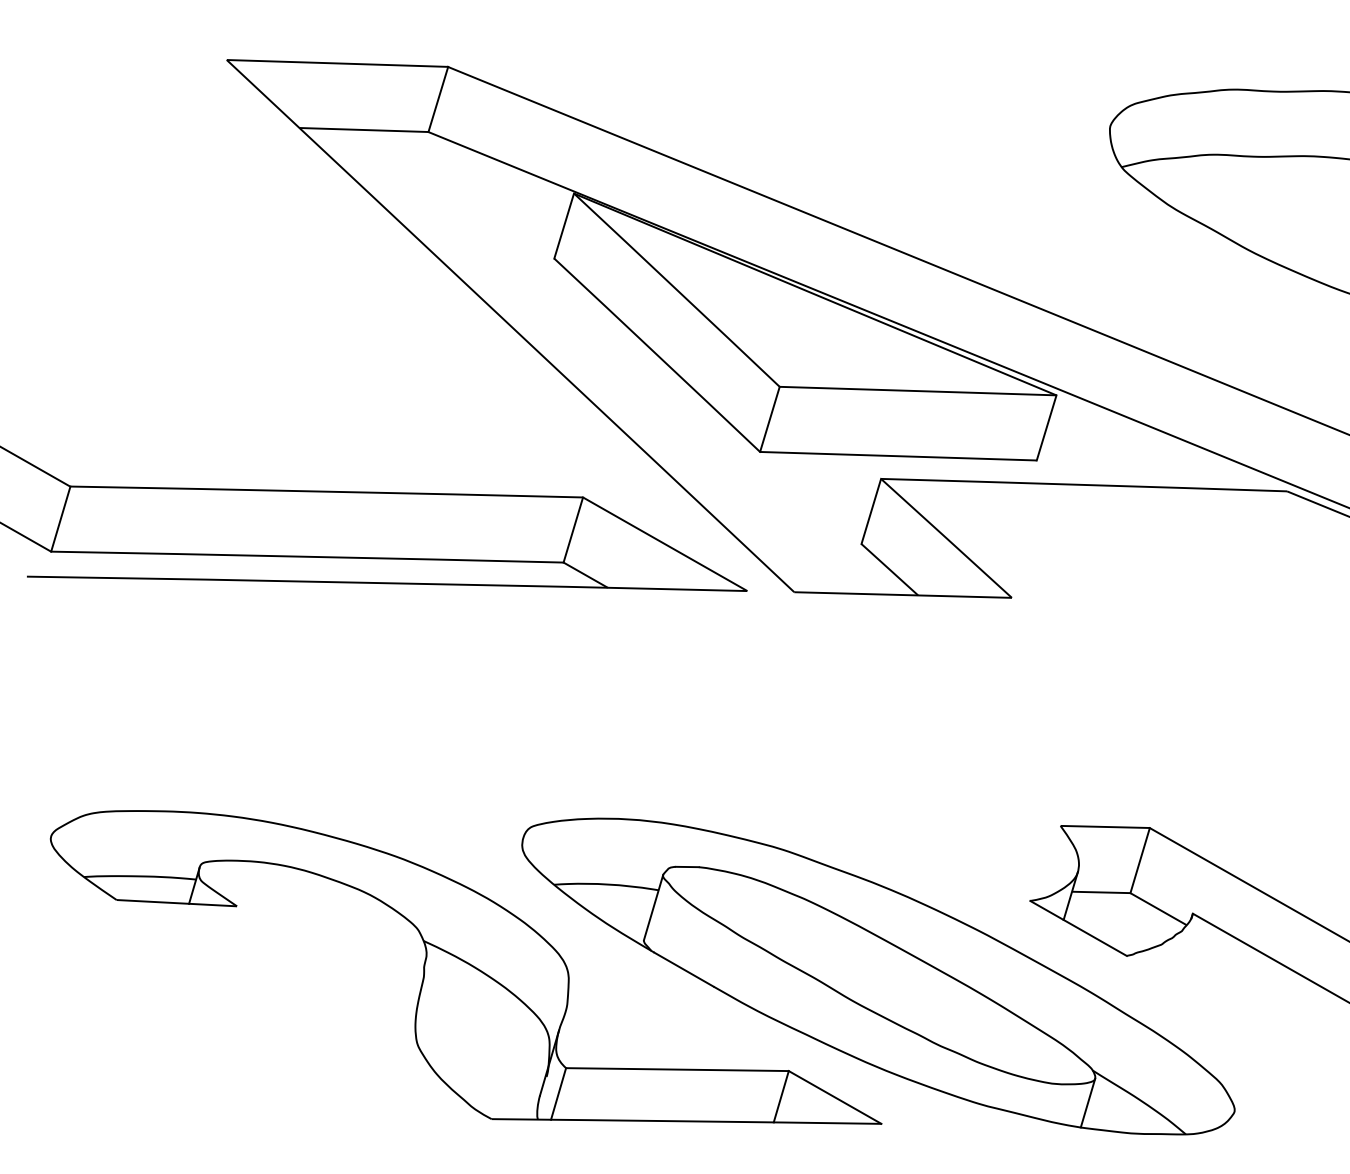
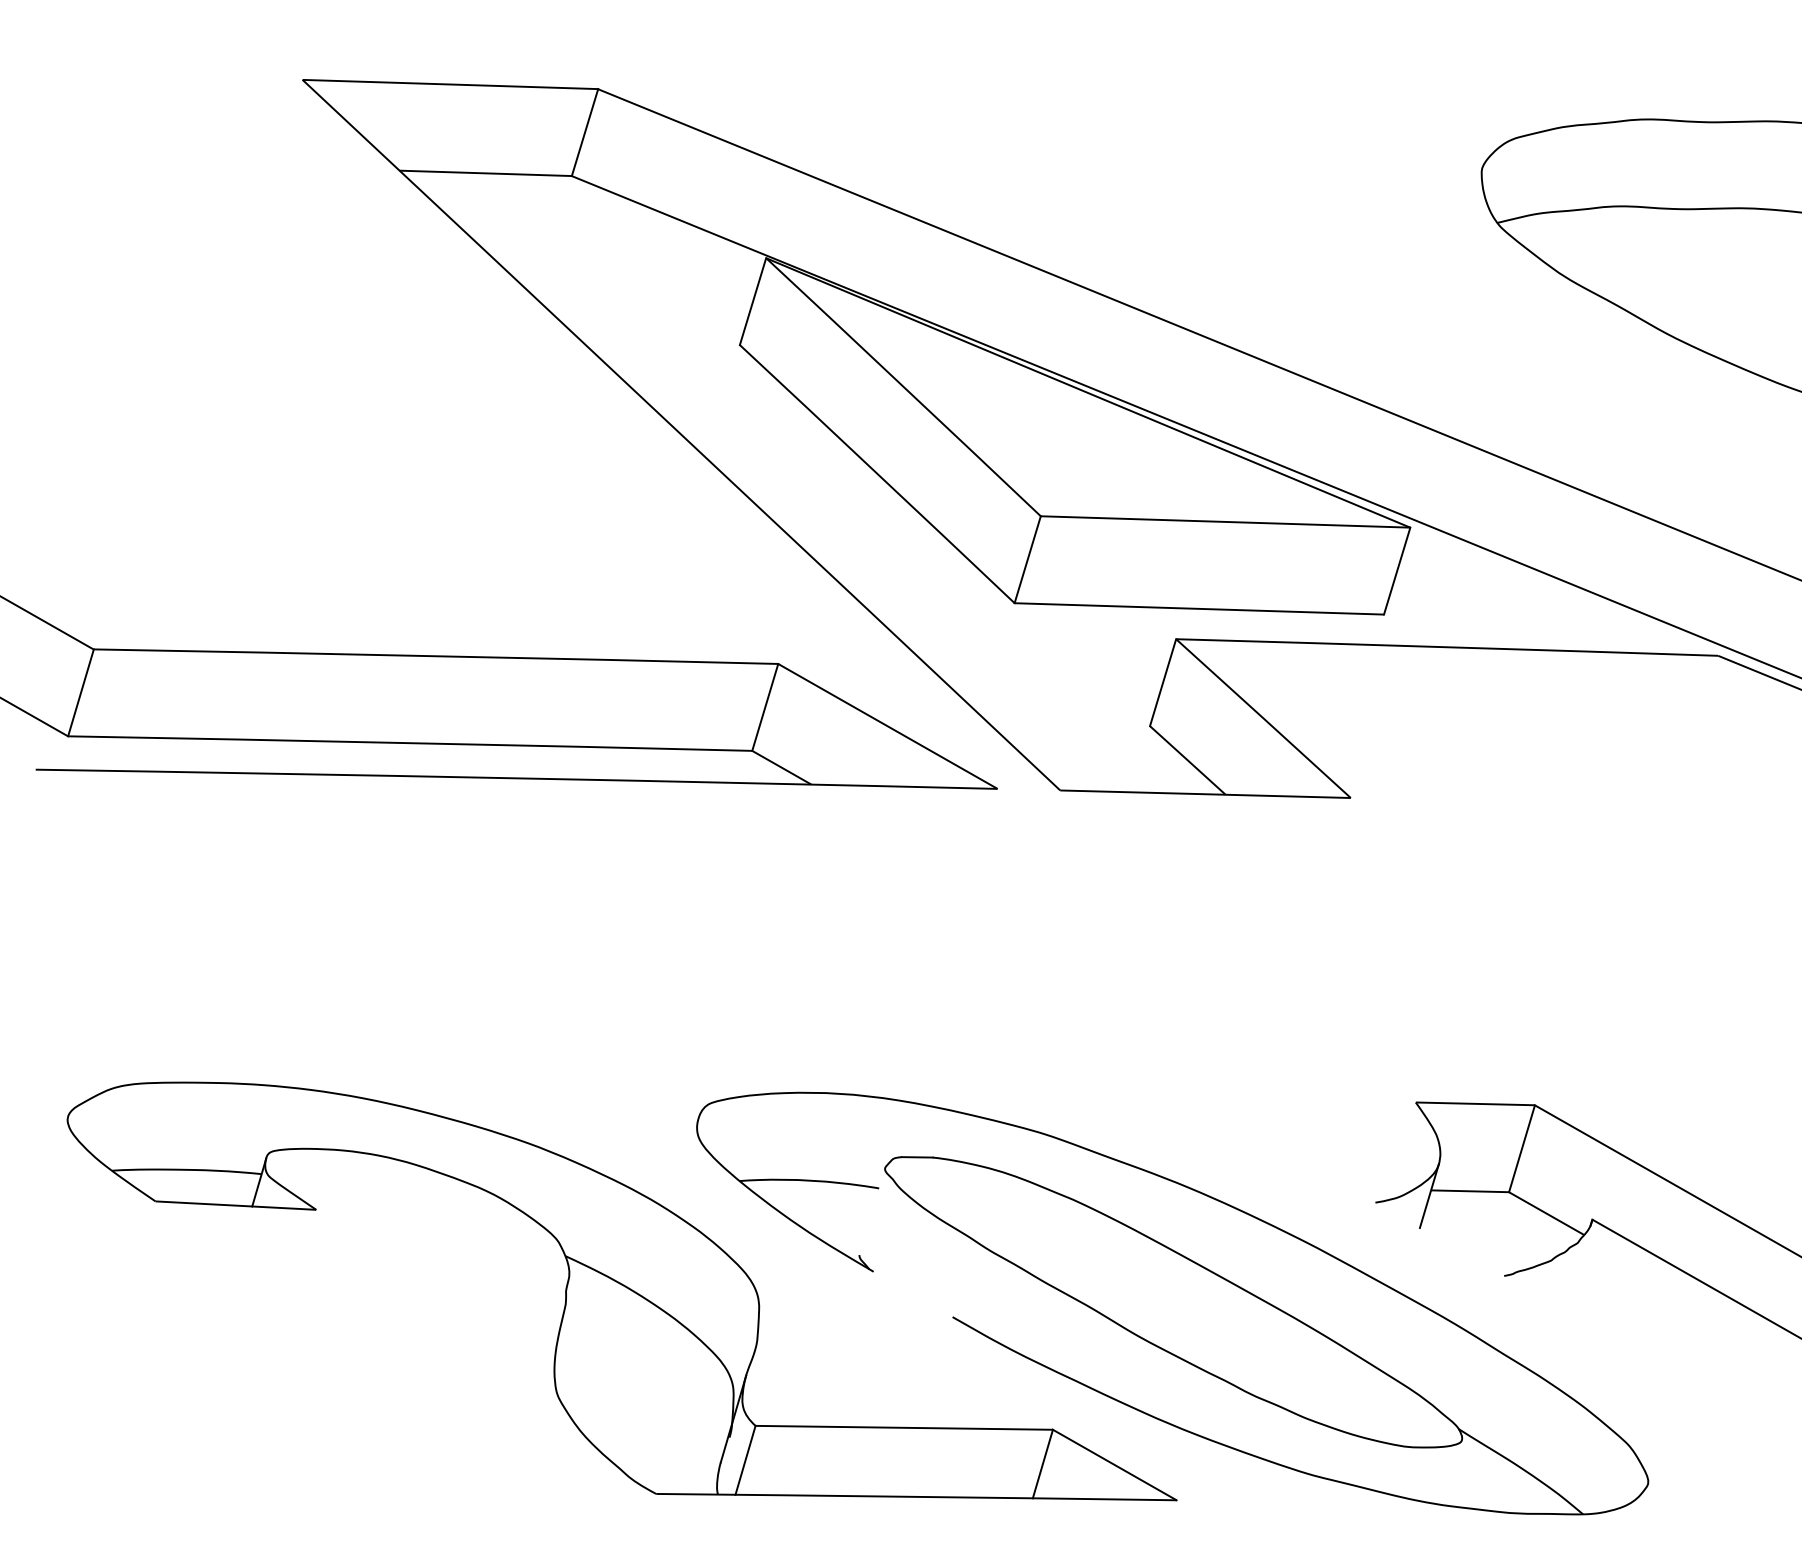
line: (653, 907) -> (872, 1211), removed
line: (1078, 928) -> (1439, 1239), removed
line: (683, 969) -> (912, 1294), removed
line: (1087, 1103) -> (1451, 1472), removed

